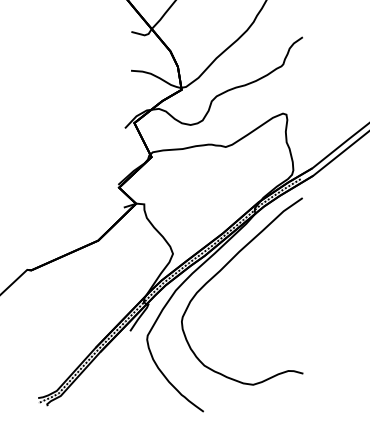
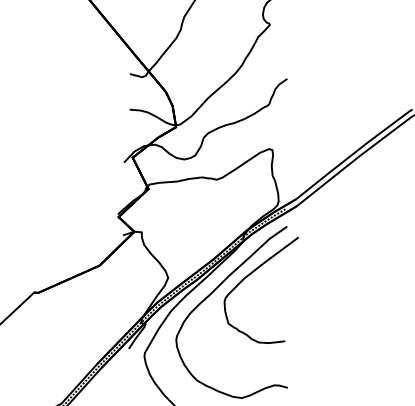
curve: (263, 250) -> (251, 274), added

